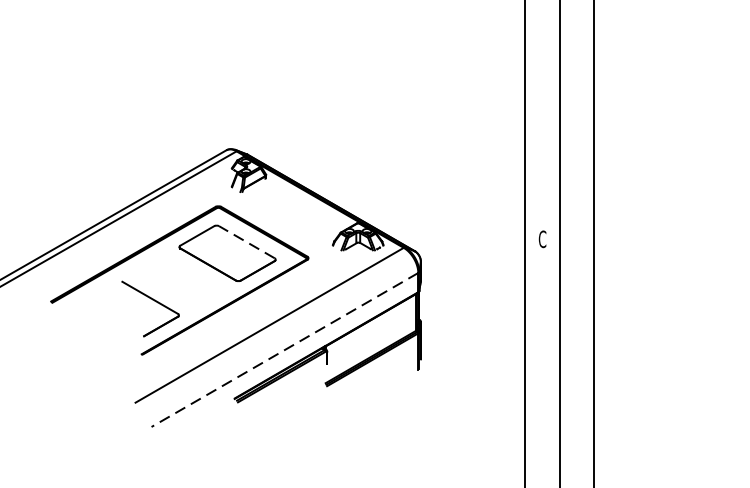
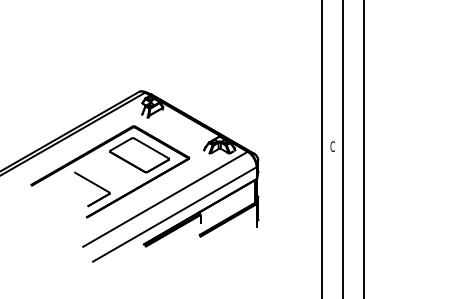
line: (246, 242) -> (151, 148), dashed -> solid
line: (284, 350) -> (174, 214), dashed -> solid

